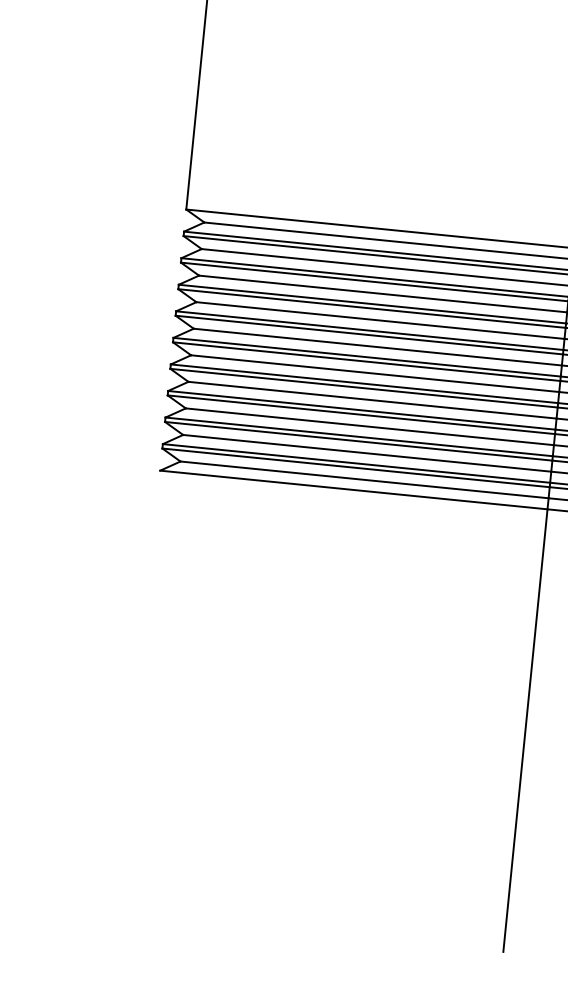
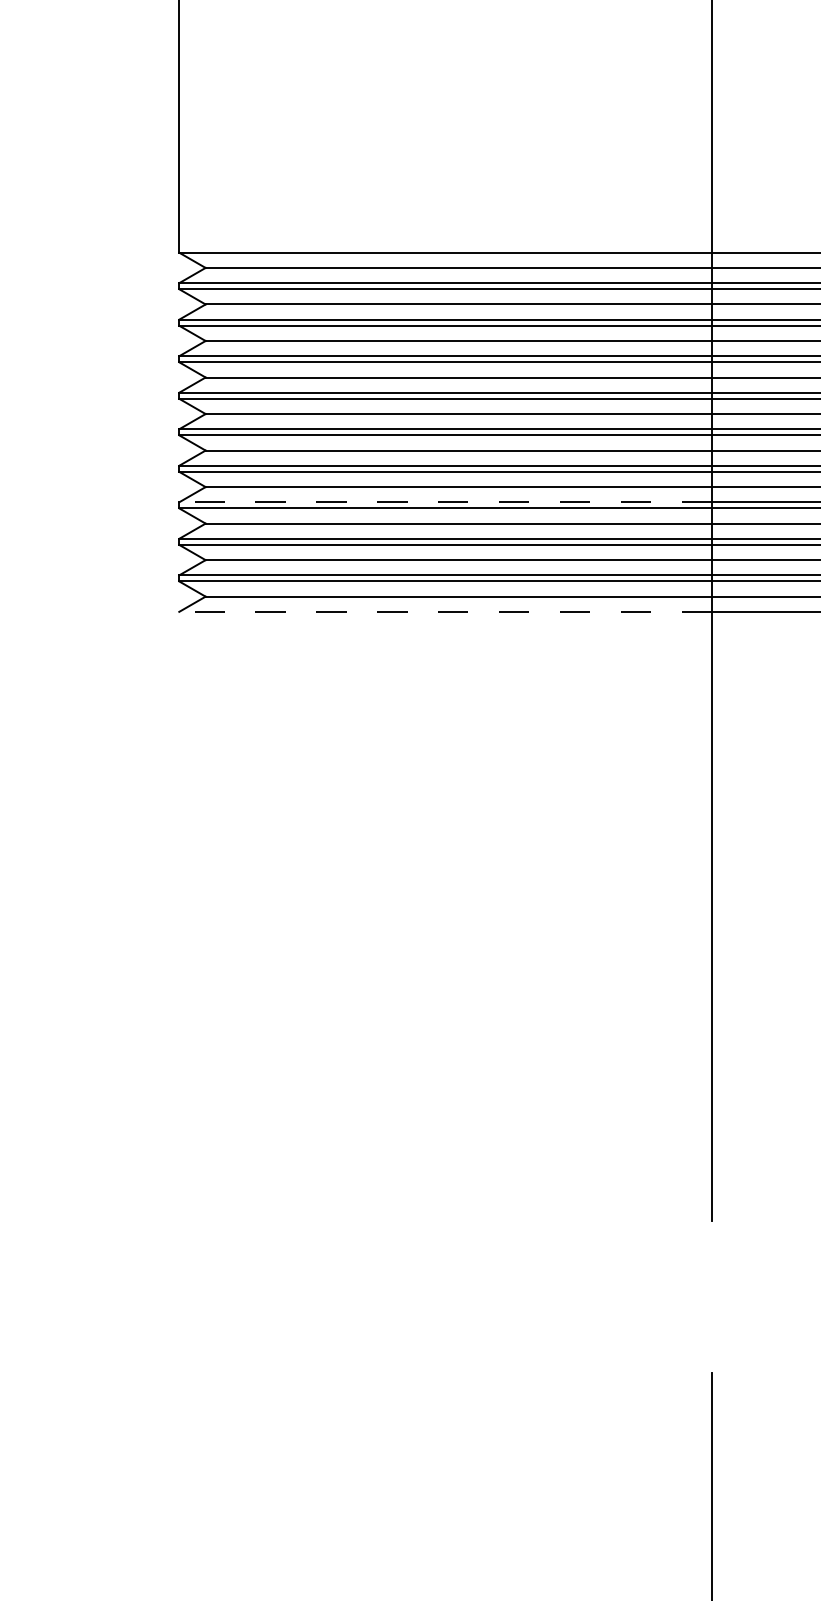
line: (361, 410) -> (445, 502), solid -> dashed
line: (353, 489) -> (445, 611), solid -> dashed

